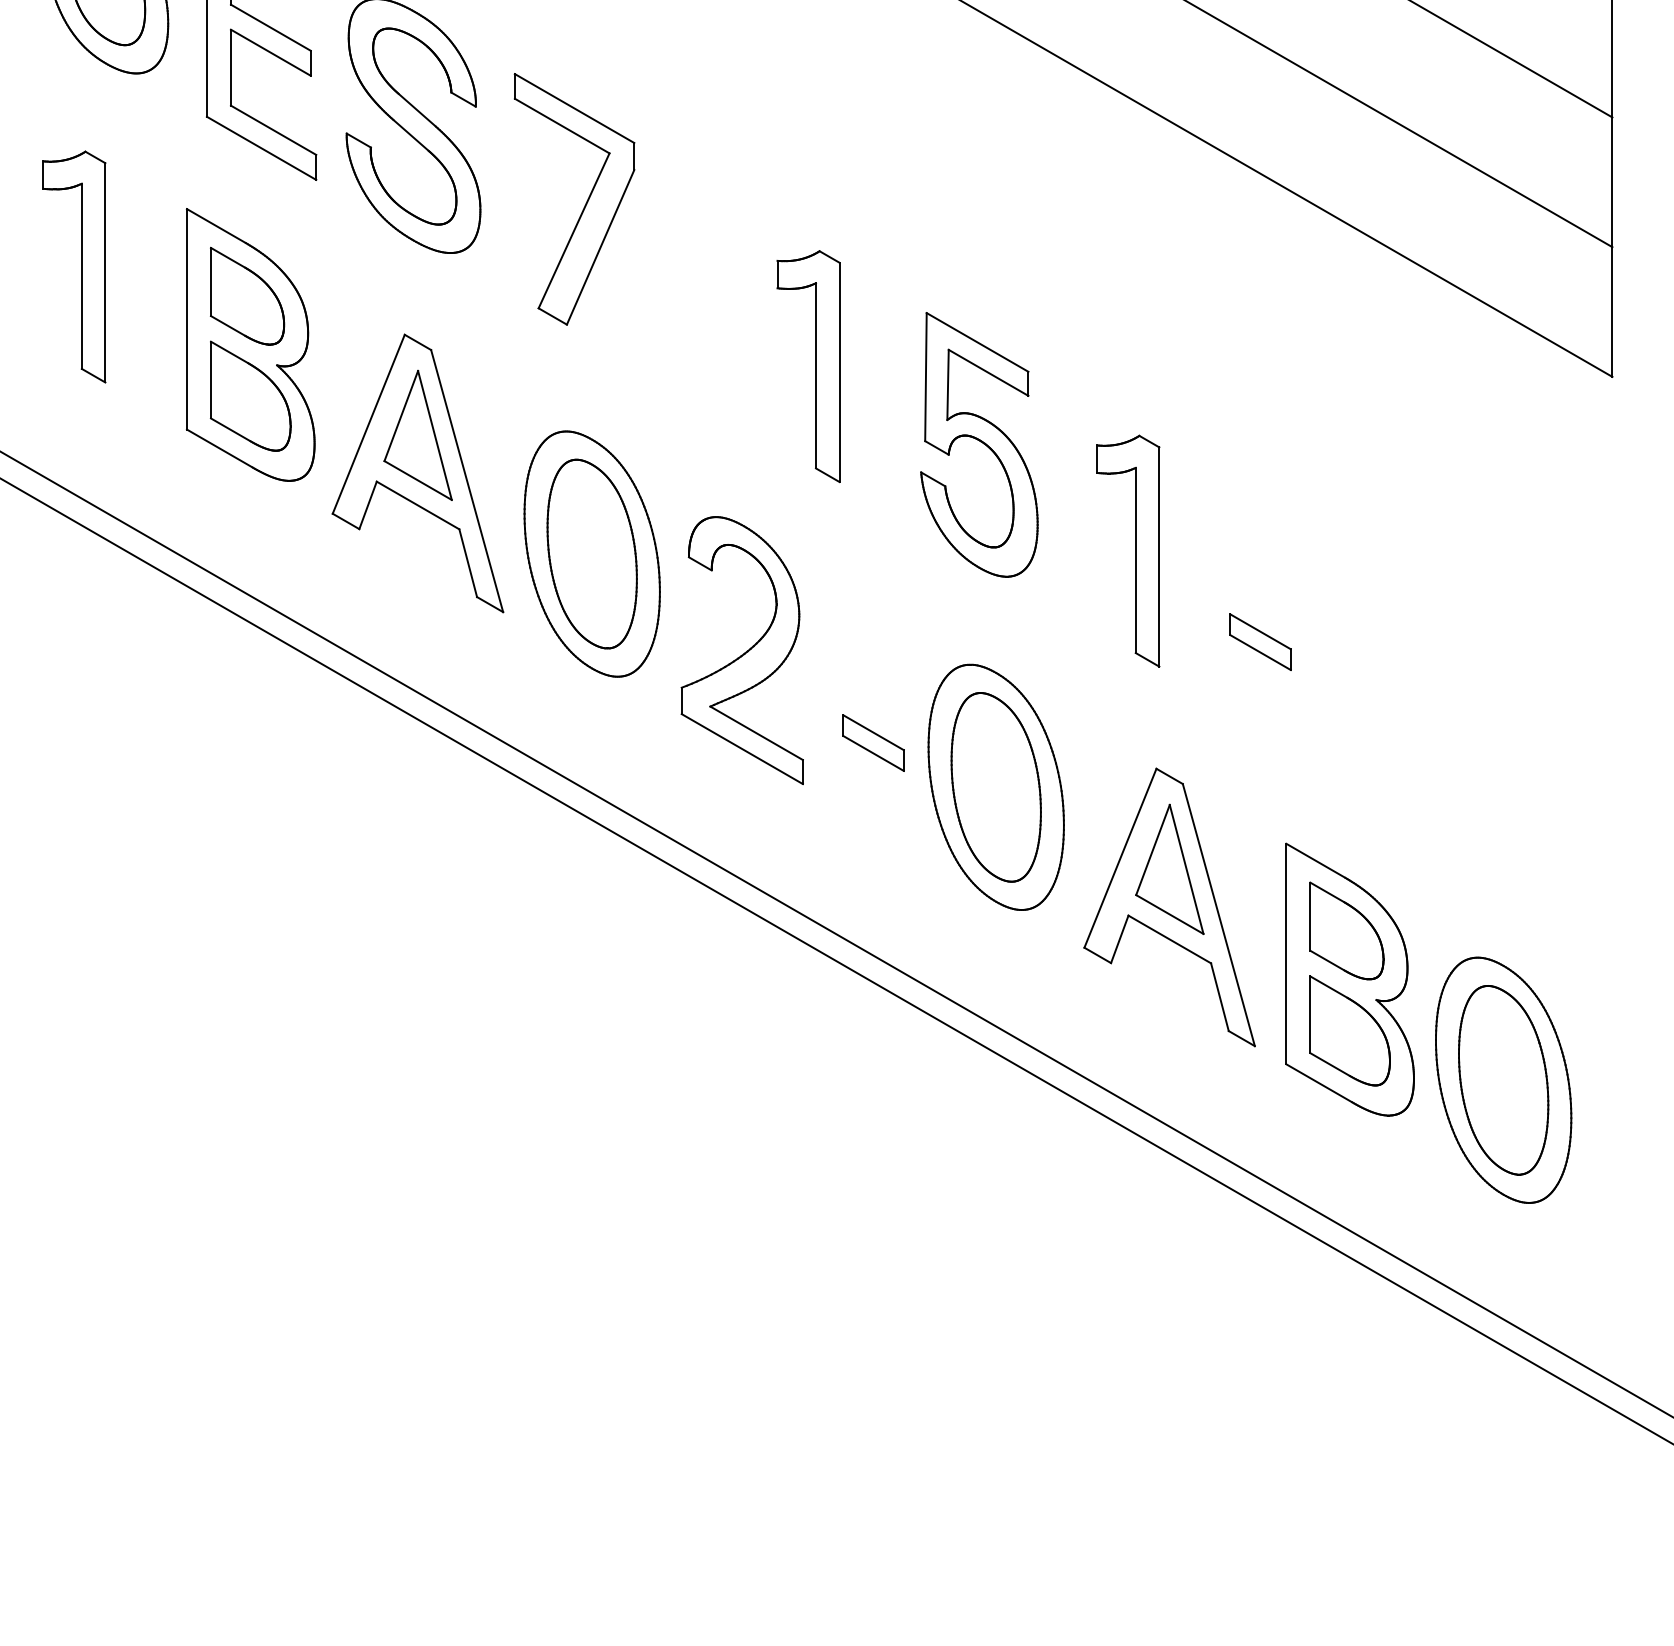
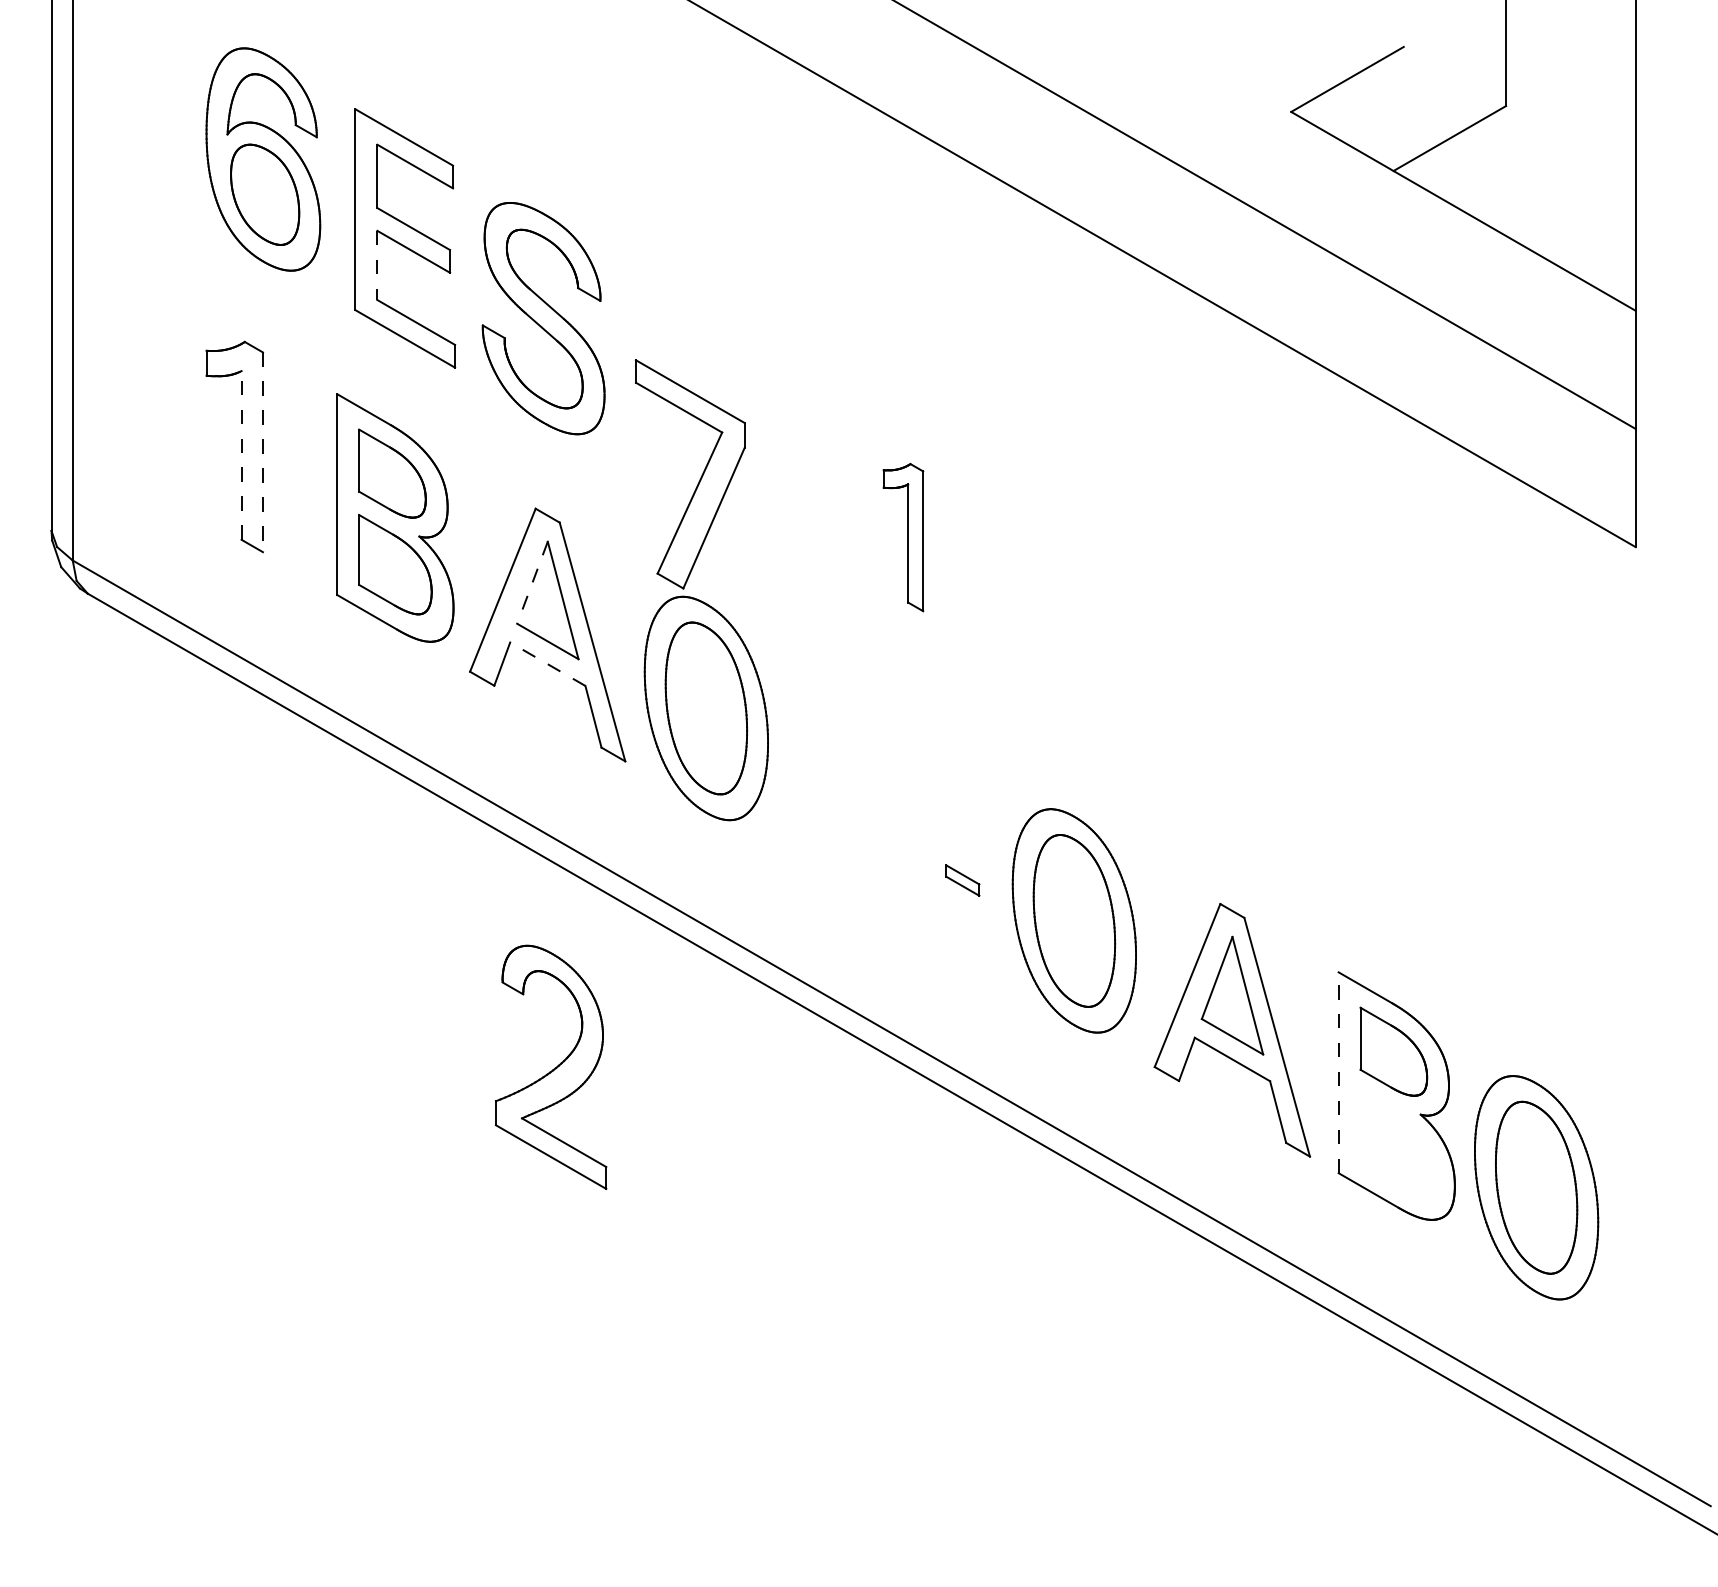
line: (231, 67) -> (377, 265), solid -> dashed
part: (584, 204) -> (699, 479), moved
line: (104, 273) -> (262, 452), solid -> dashed
line: (81, 275) -> (241, 454), solid -> dashed
part: (808, 366) -> (903, 537), size x0.7
line: (401, 415) -> (532, 582), solid -> dashed
part: (979, 444) -> (1059, 608), removed
line: (417, 504) -> (547, 663), solid -> dashed
part: (1135, 550) -> (1201, 705), removed
part: (1259, 641) -> (1314, 788), removed
part: (741, 649) -> (550, 1066), moved
part: (873, 742) -> (962, 880), size x0.6
line: (1286, 953) -> (1338, 1072), solid -> dashed
part: (1349, 1030) -> (1396, 1142), removed

